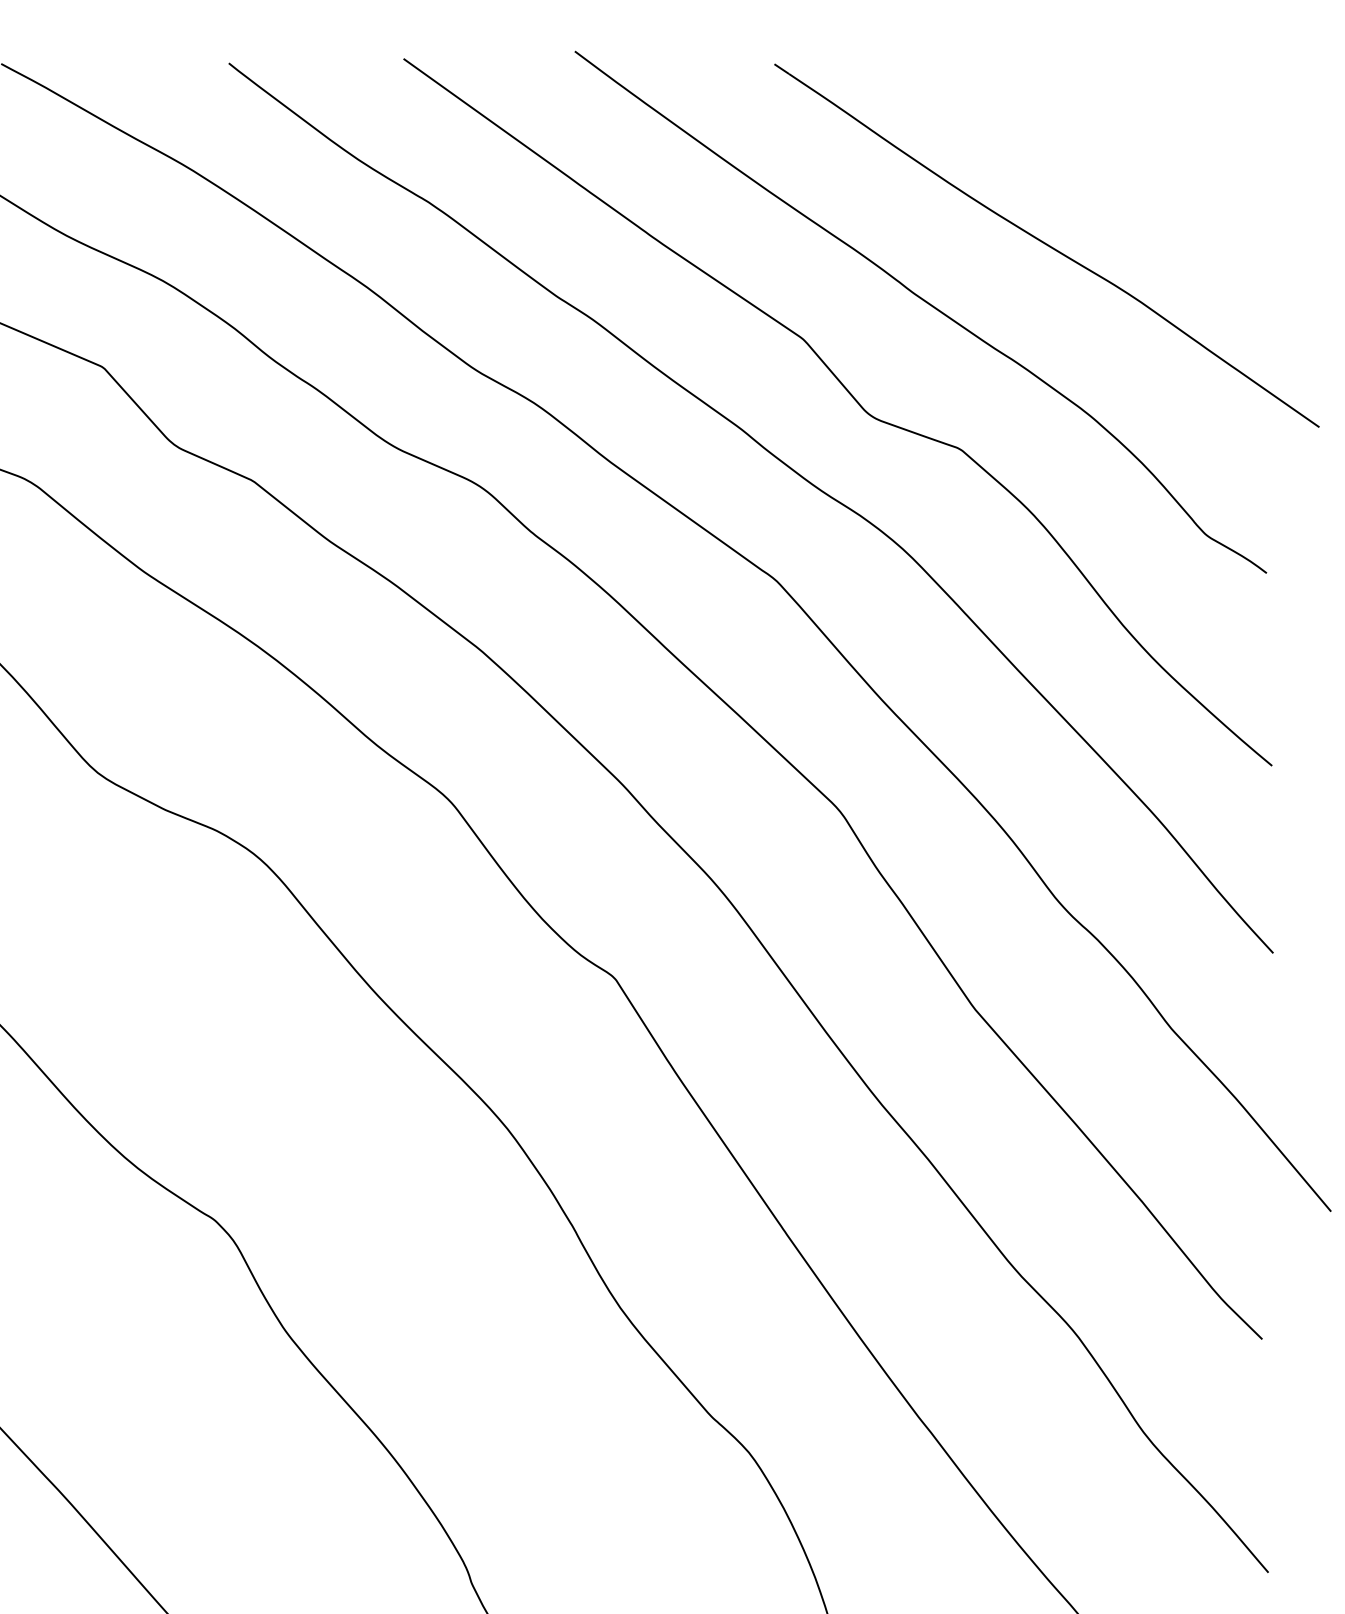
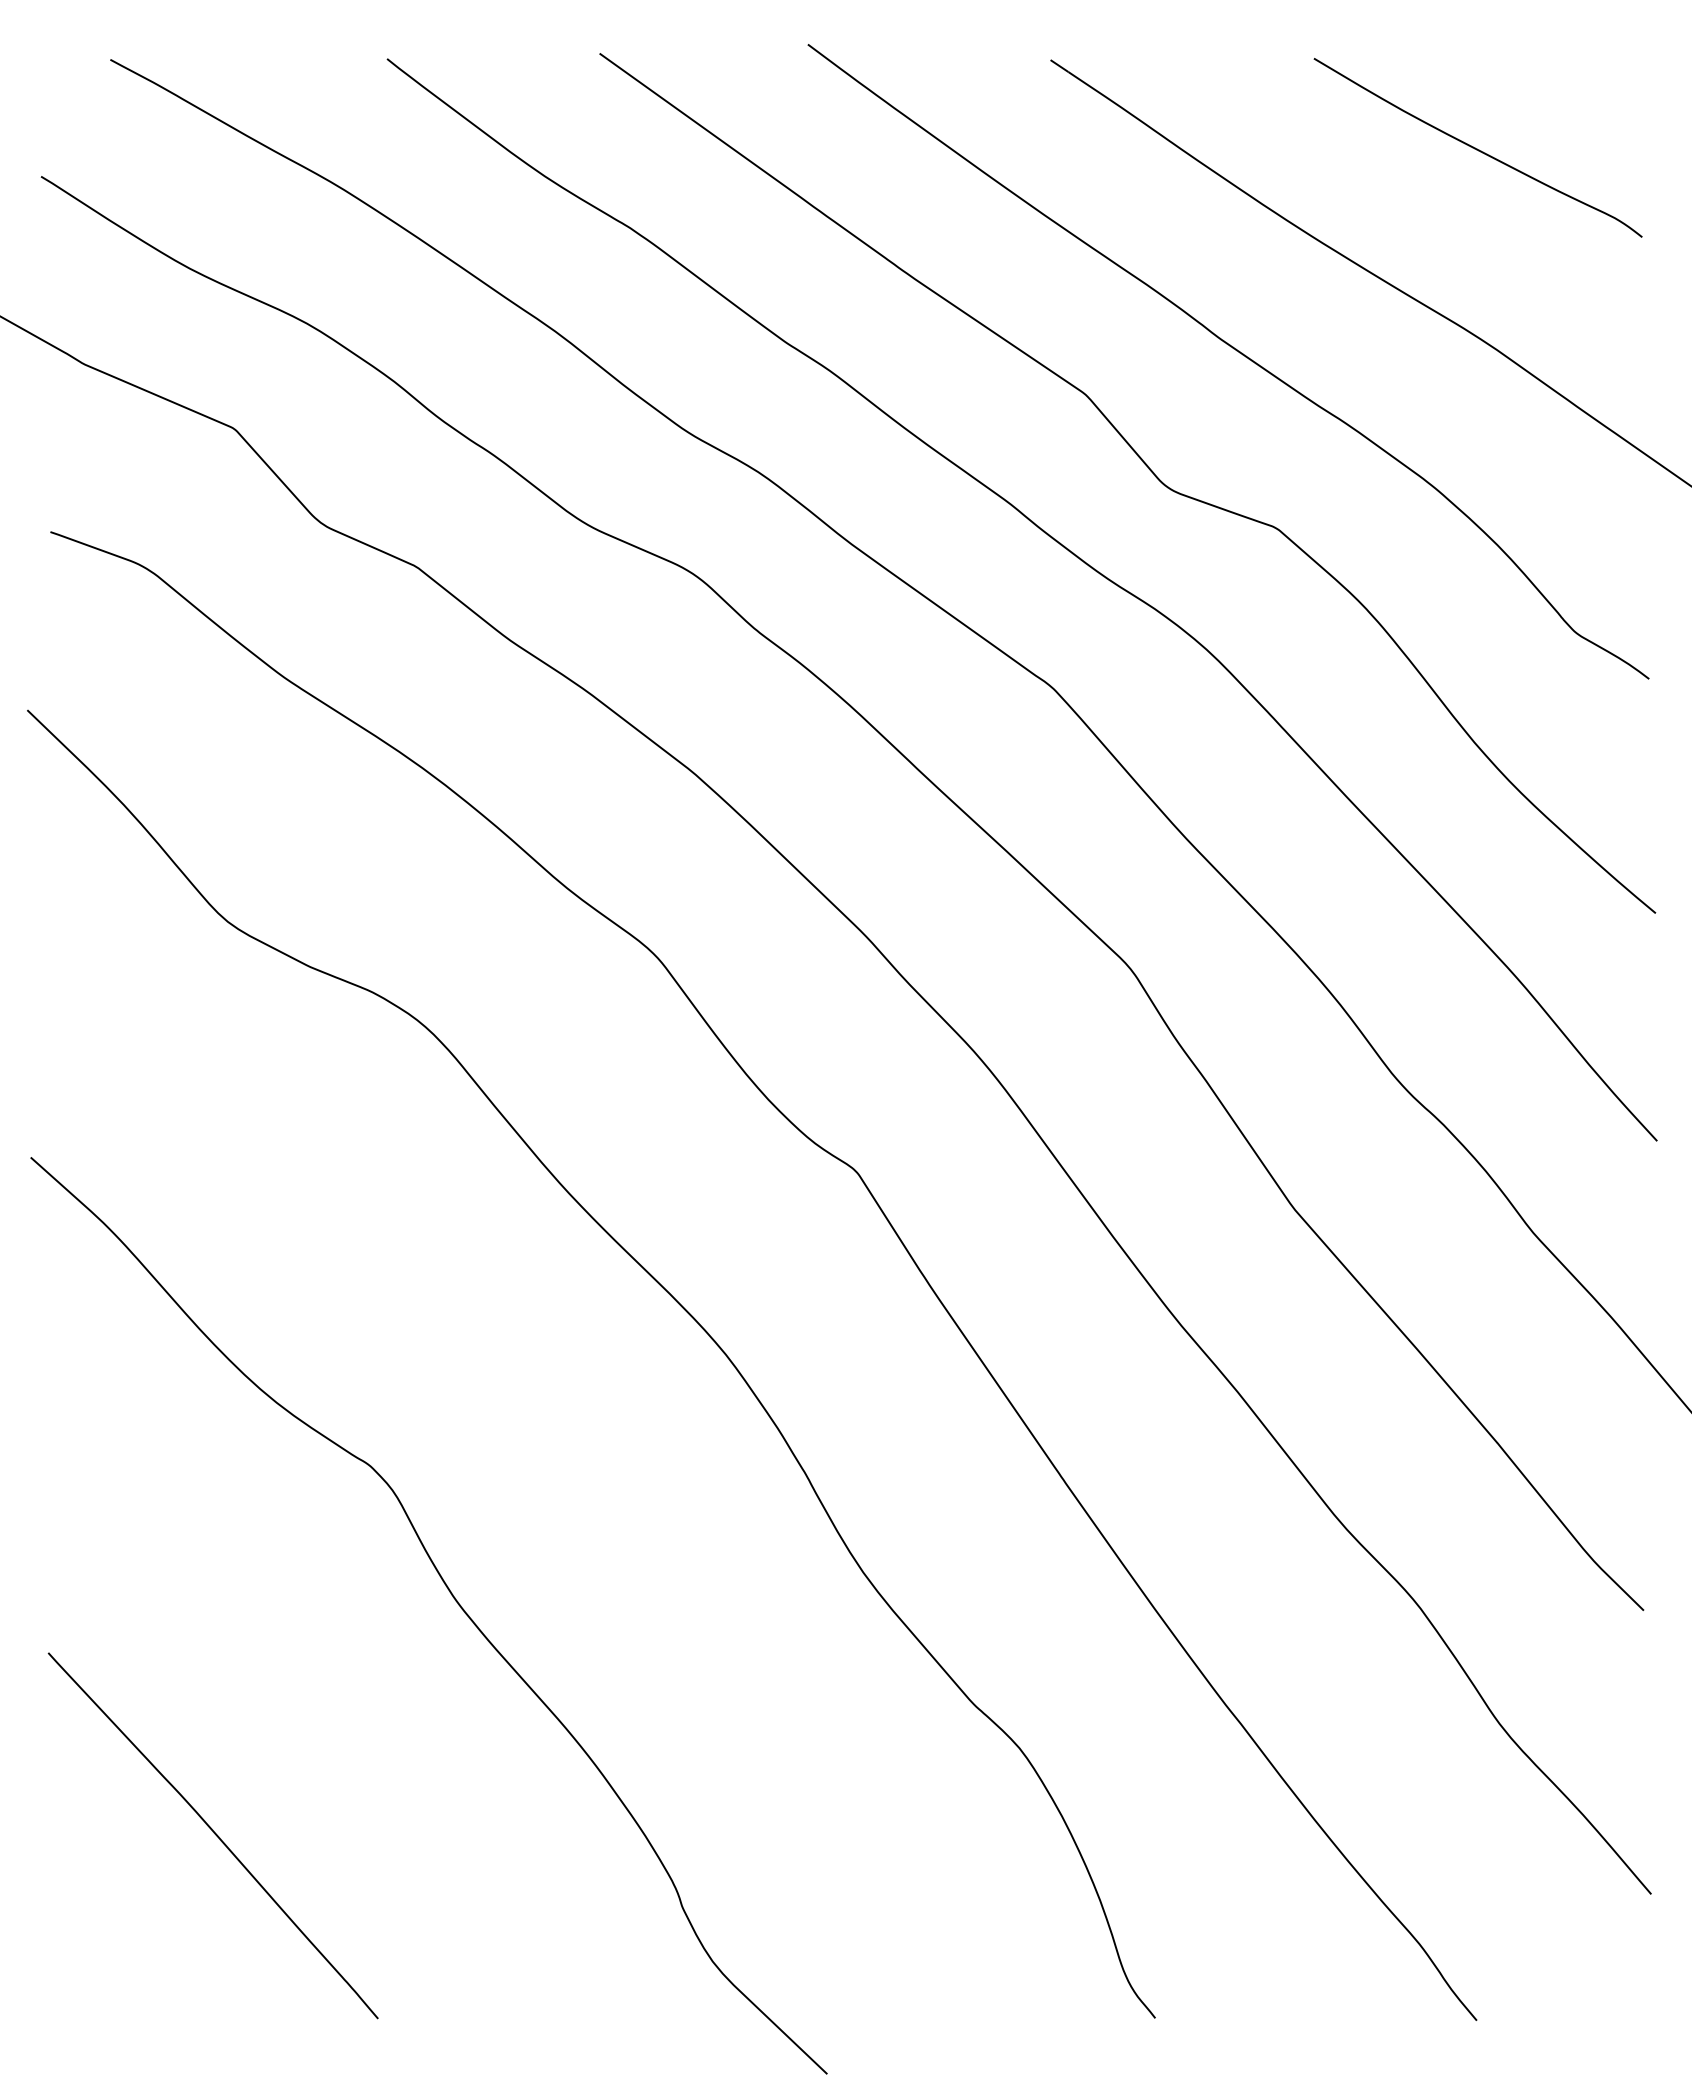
curve: (1125, 136) -> (1477, 148), added

